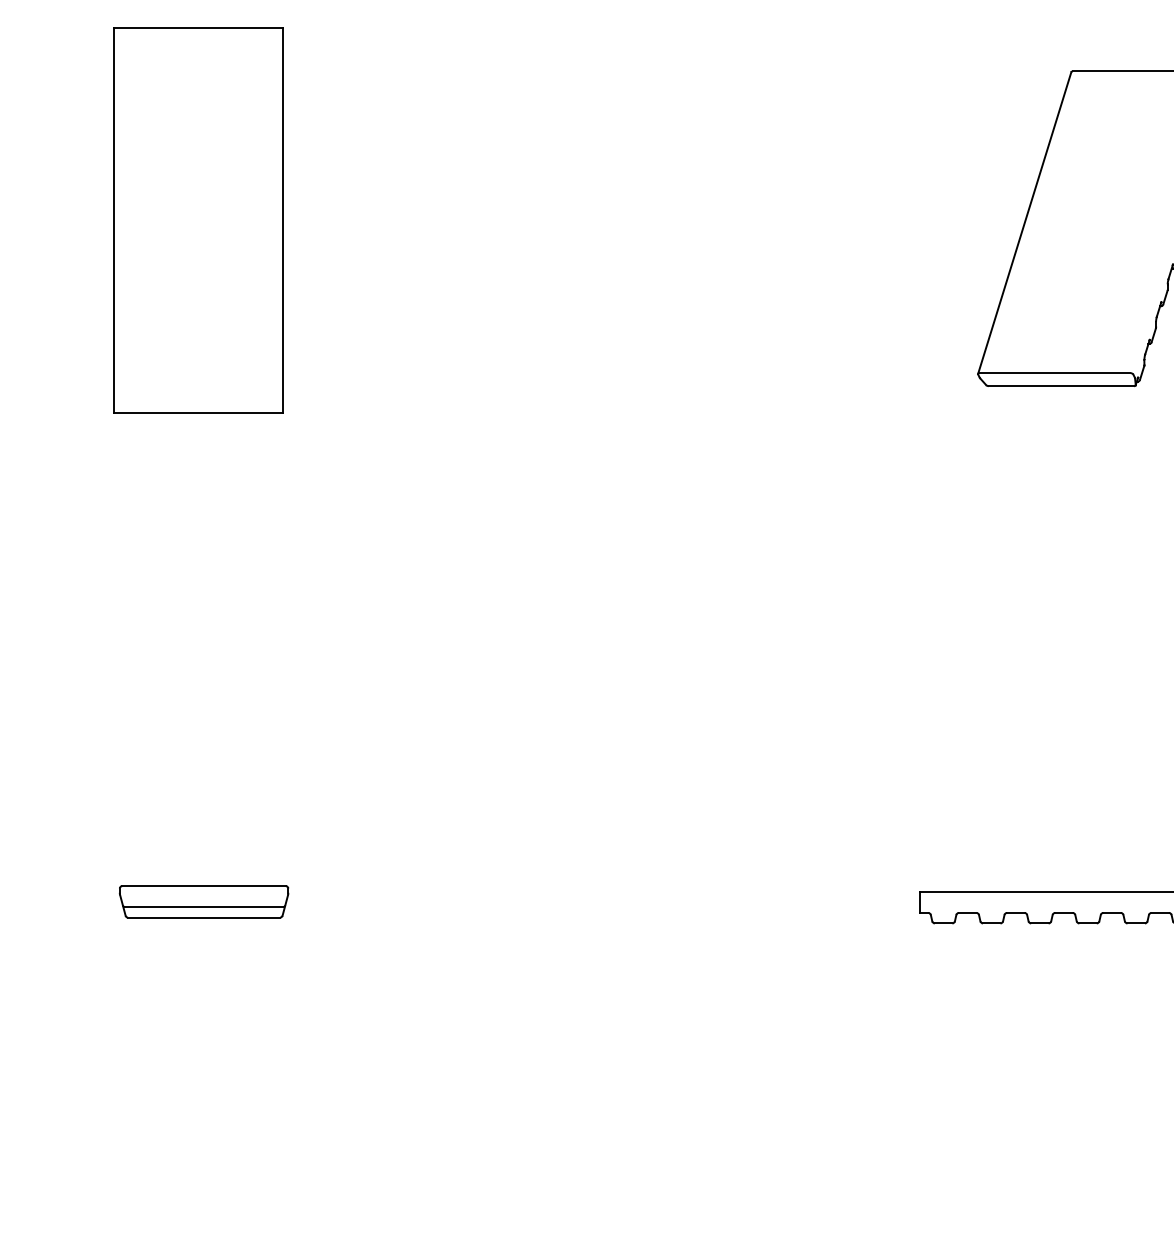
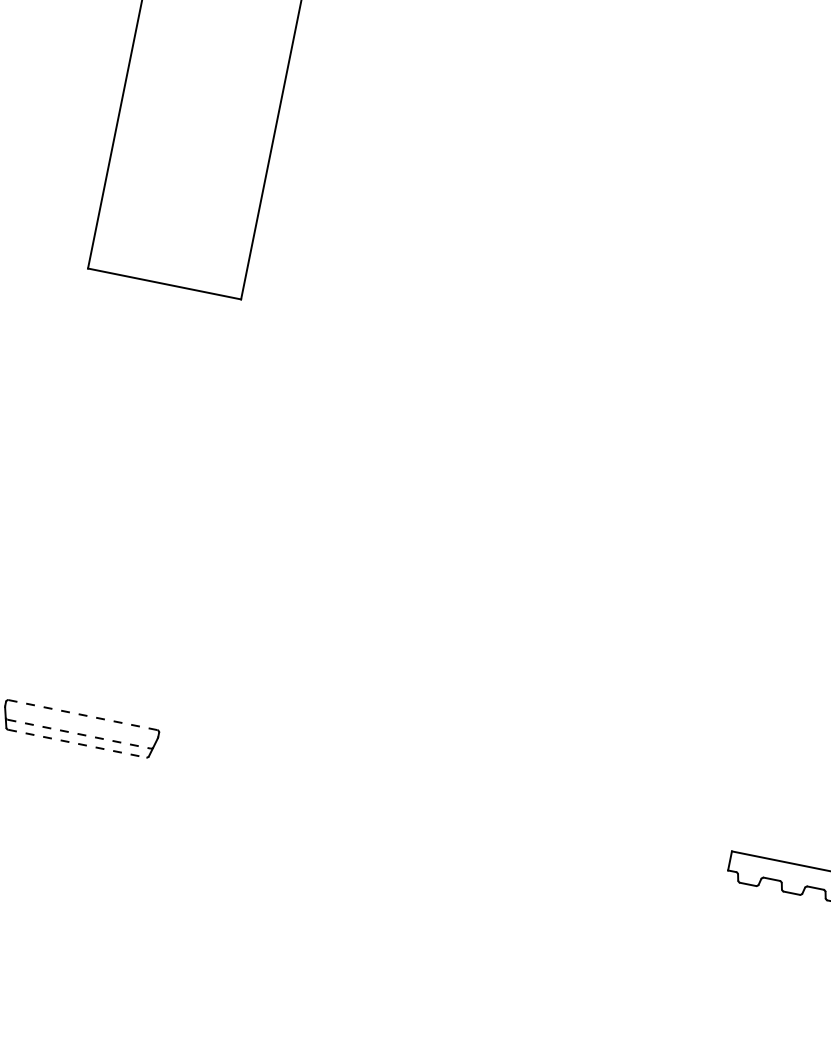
line: (204, 886) -> (83, 715), solid -> dashed
line: (204, 907) -> (79, 734), solid -> dashed
line: (204, 917) -> (77, 743), solid -> dashed

